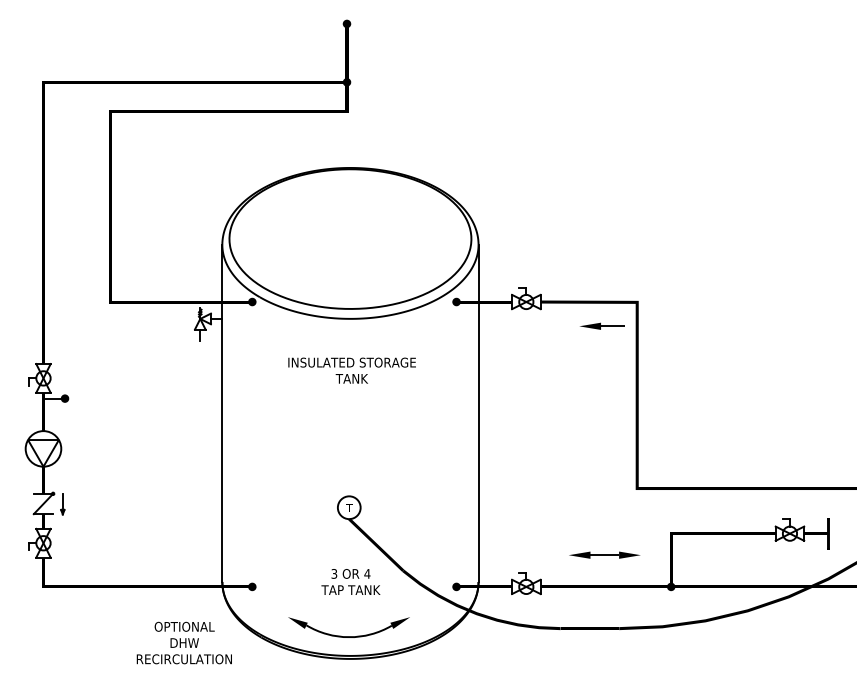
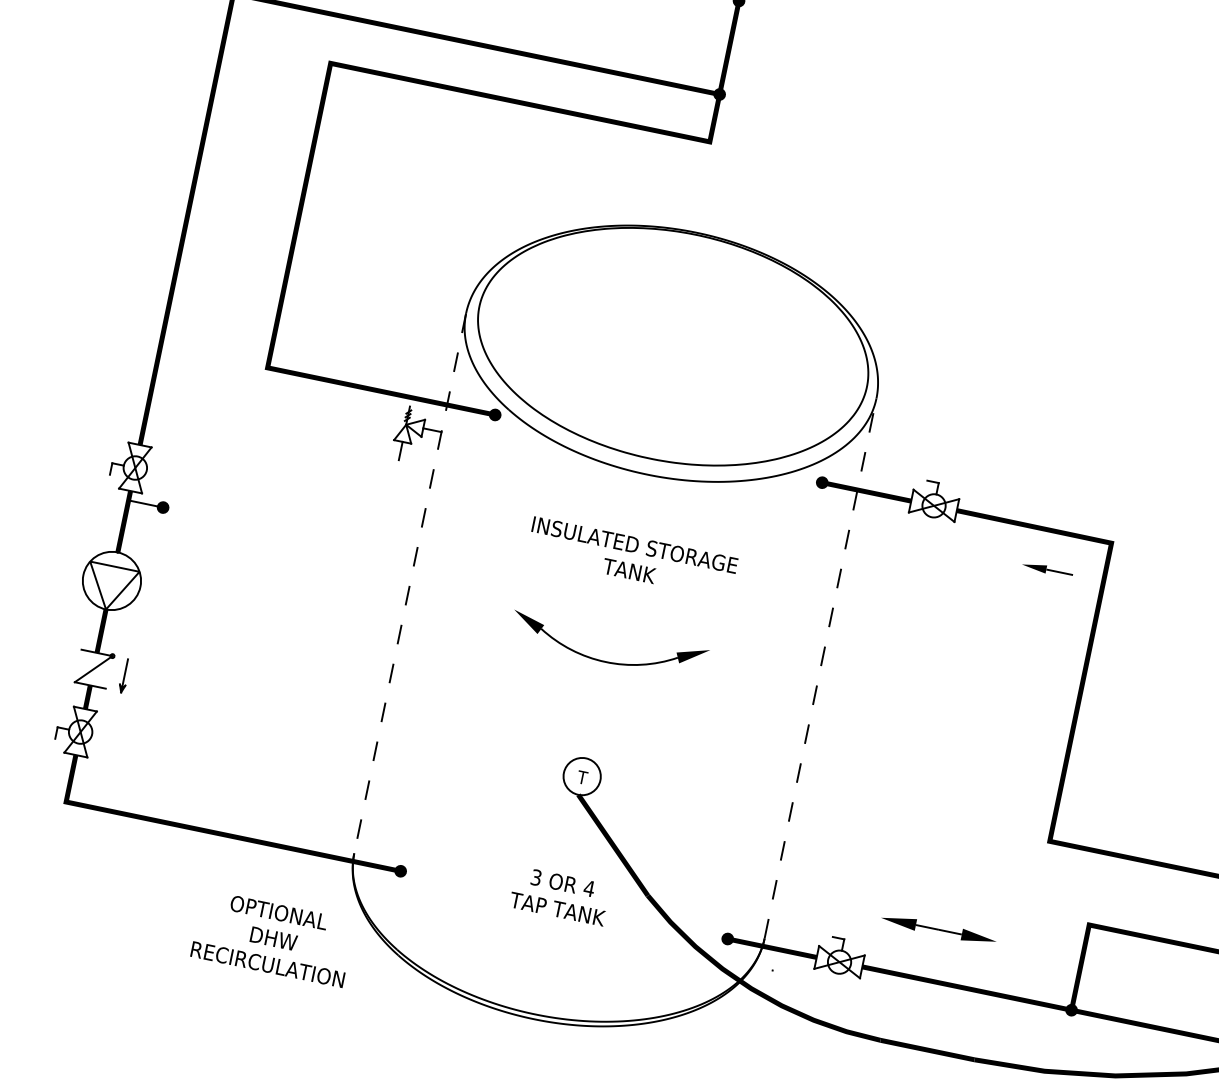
part: (602, 325) -> (1048, 568), size x0.7
line: (222, 413) -> (410, 583), solid -> dashed
line: (478, 413) -> (820, 668), solid -> dashed
part: (604, 554) -> (938, 928), moved
part: (348, 636) -> (604, 660), moved

